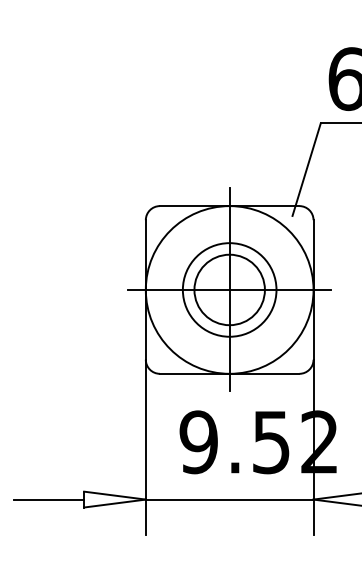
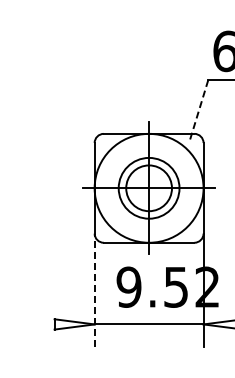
line: (305, 170) -> (198, 110), solid -> dashed
line: (145, 447) -> (94, 290), solid -> dashed
line: (48, 499) -> (31, 324), removed

